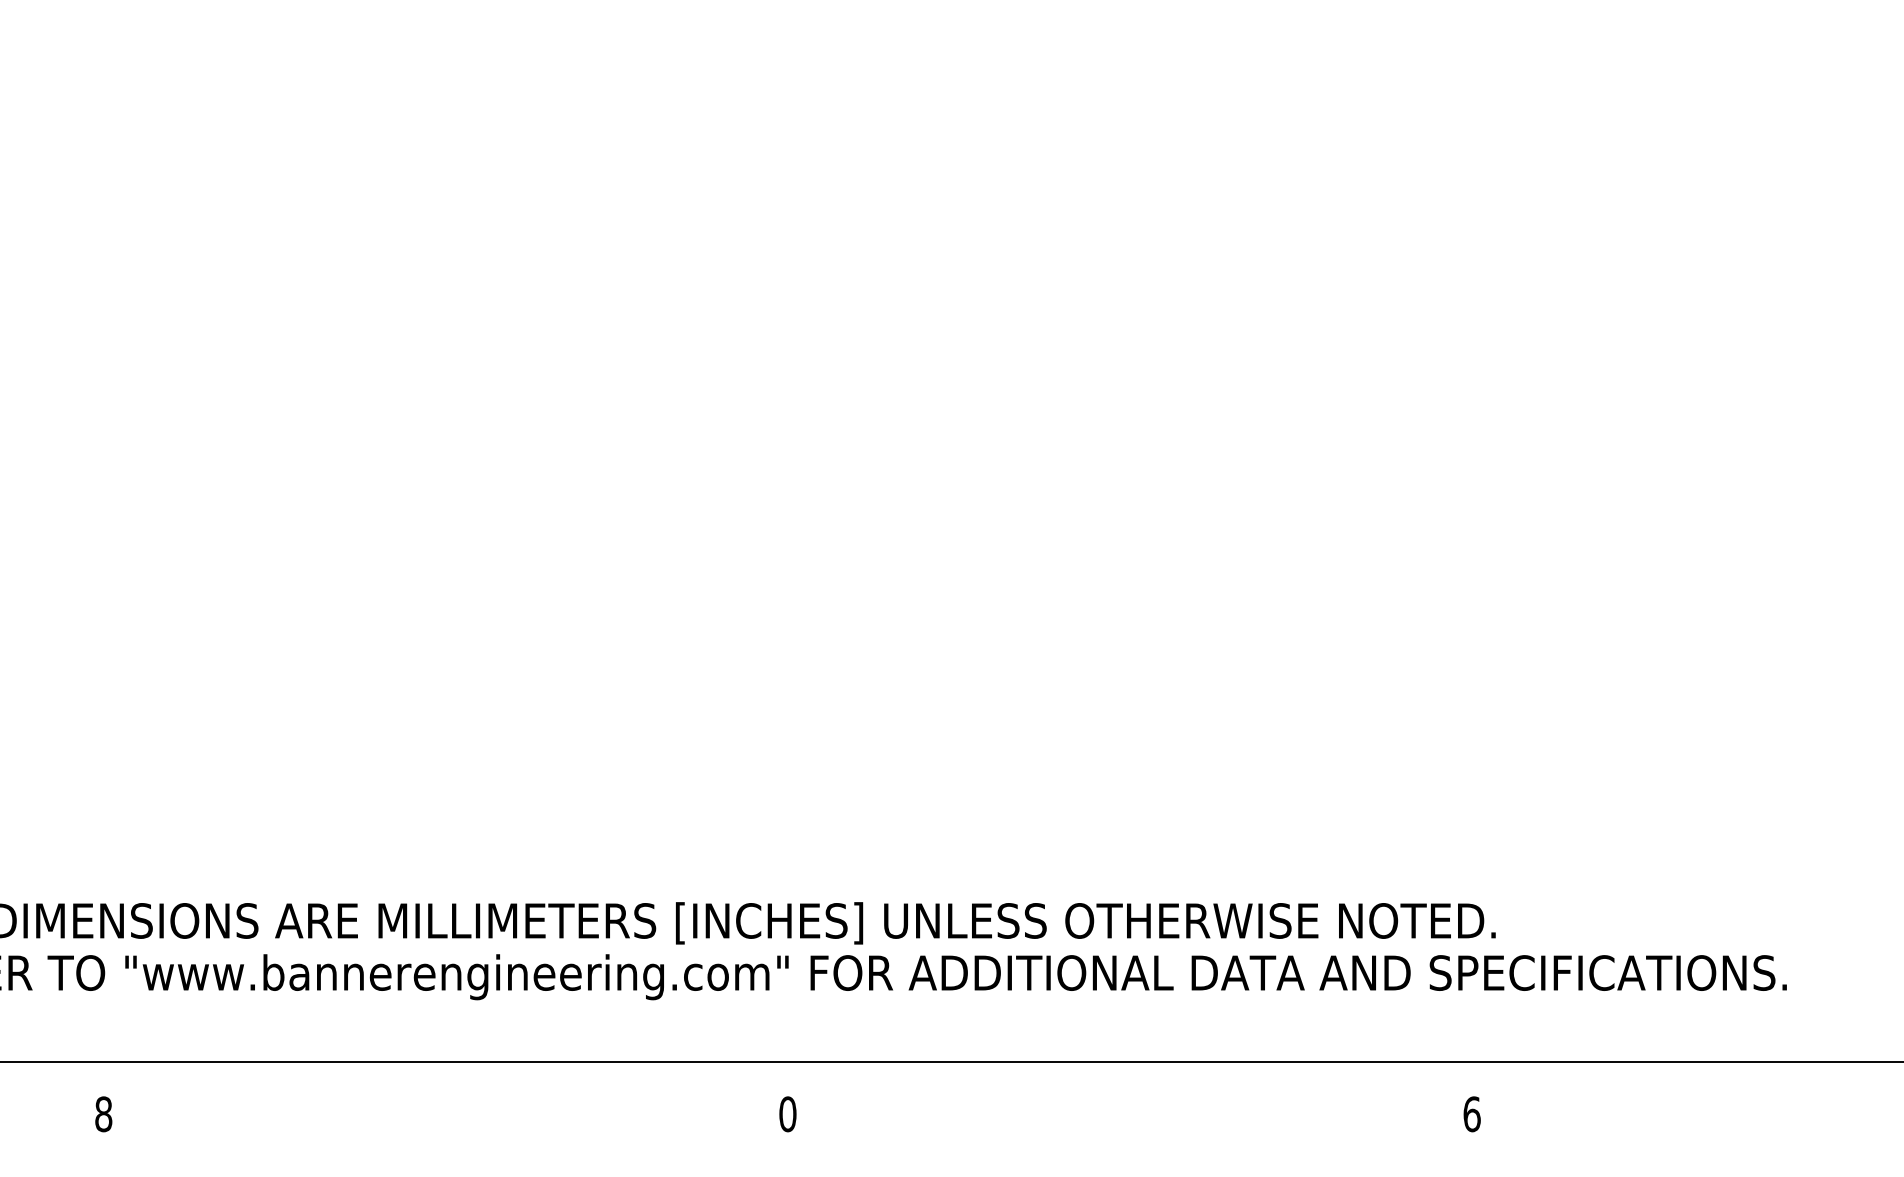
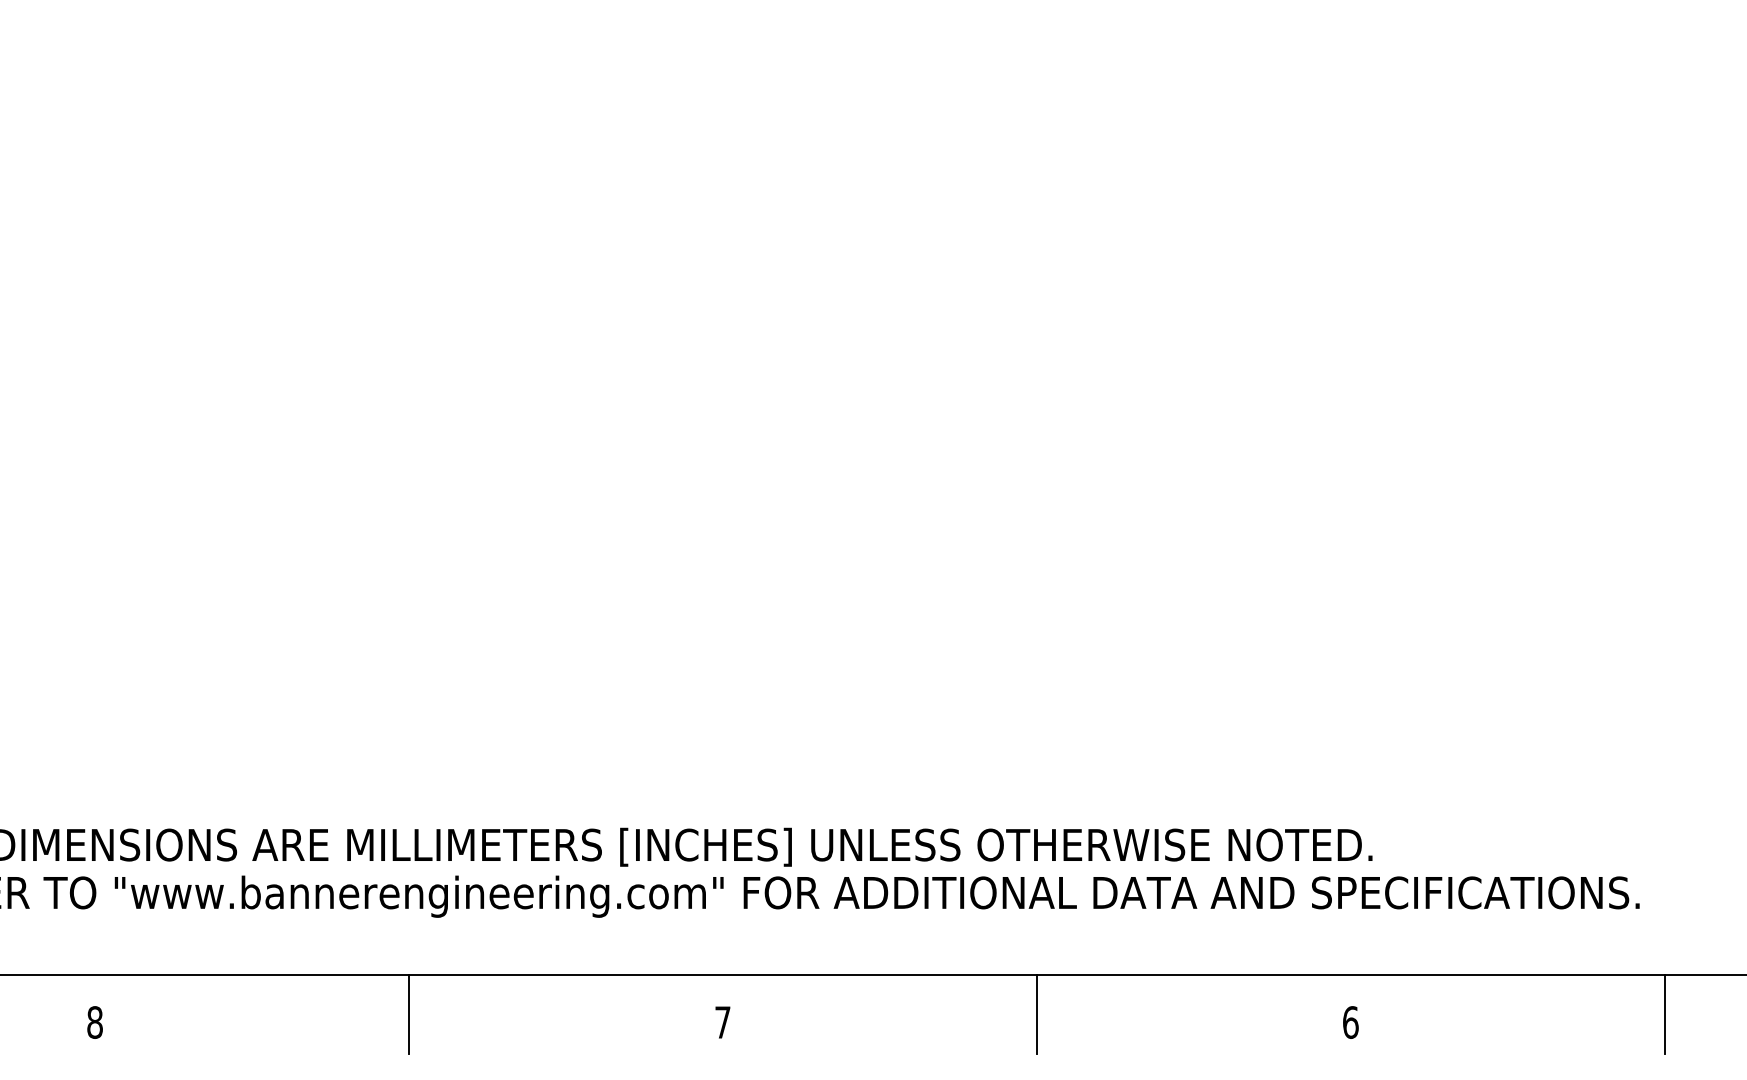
line: (446, 1105) -> (409, 1014), added
line: (1129, 1105) -> (1036, 1014), added
line: (1813, 1105) -> (1664, 1014), added
text: (787, 1114) -> (722, 1022), 0 -> 7

